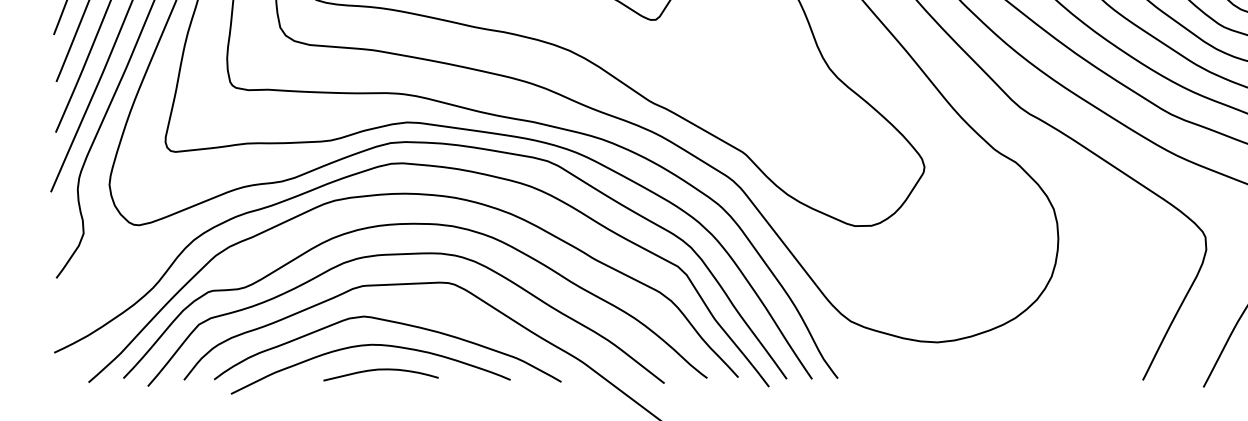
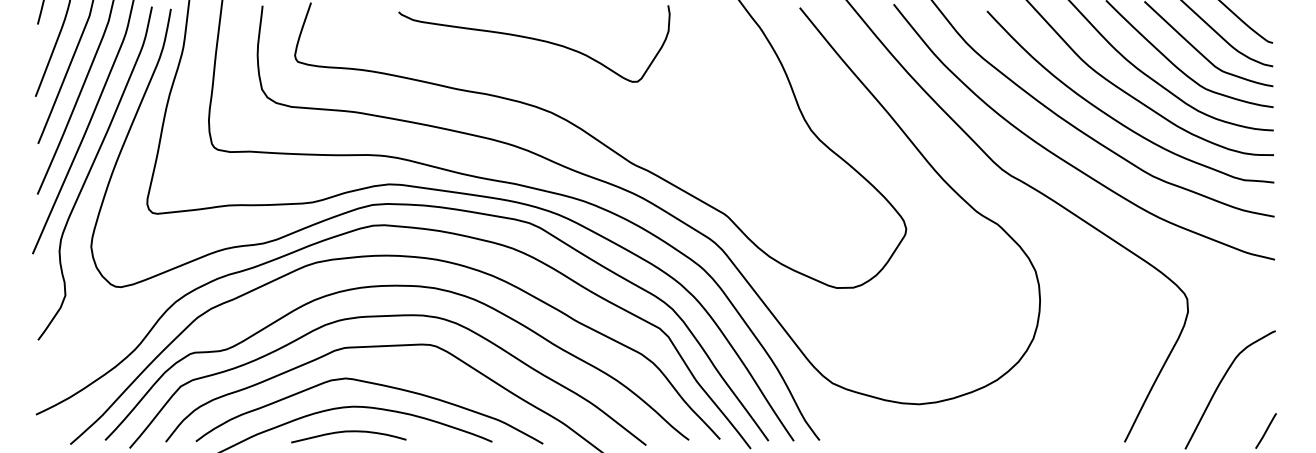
curve: (380, 370) -> (348, 432), moved

